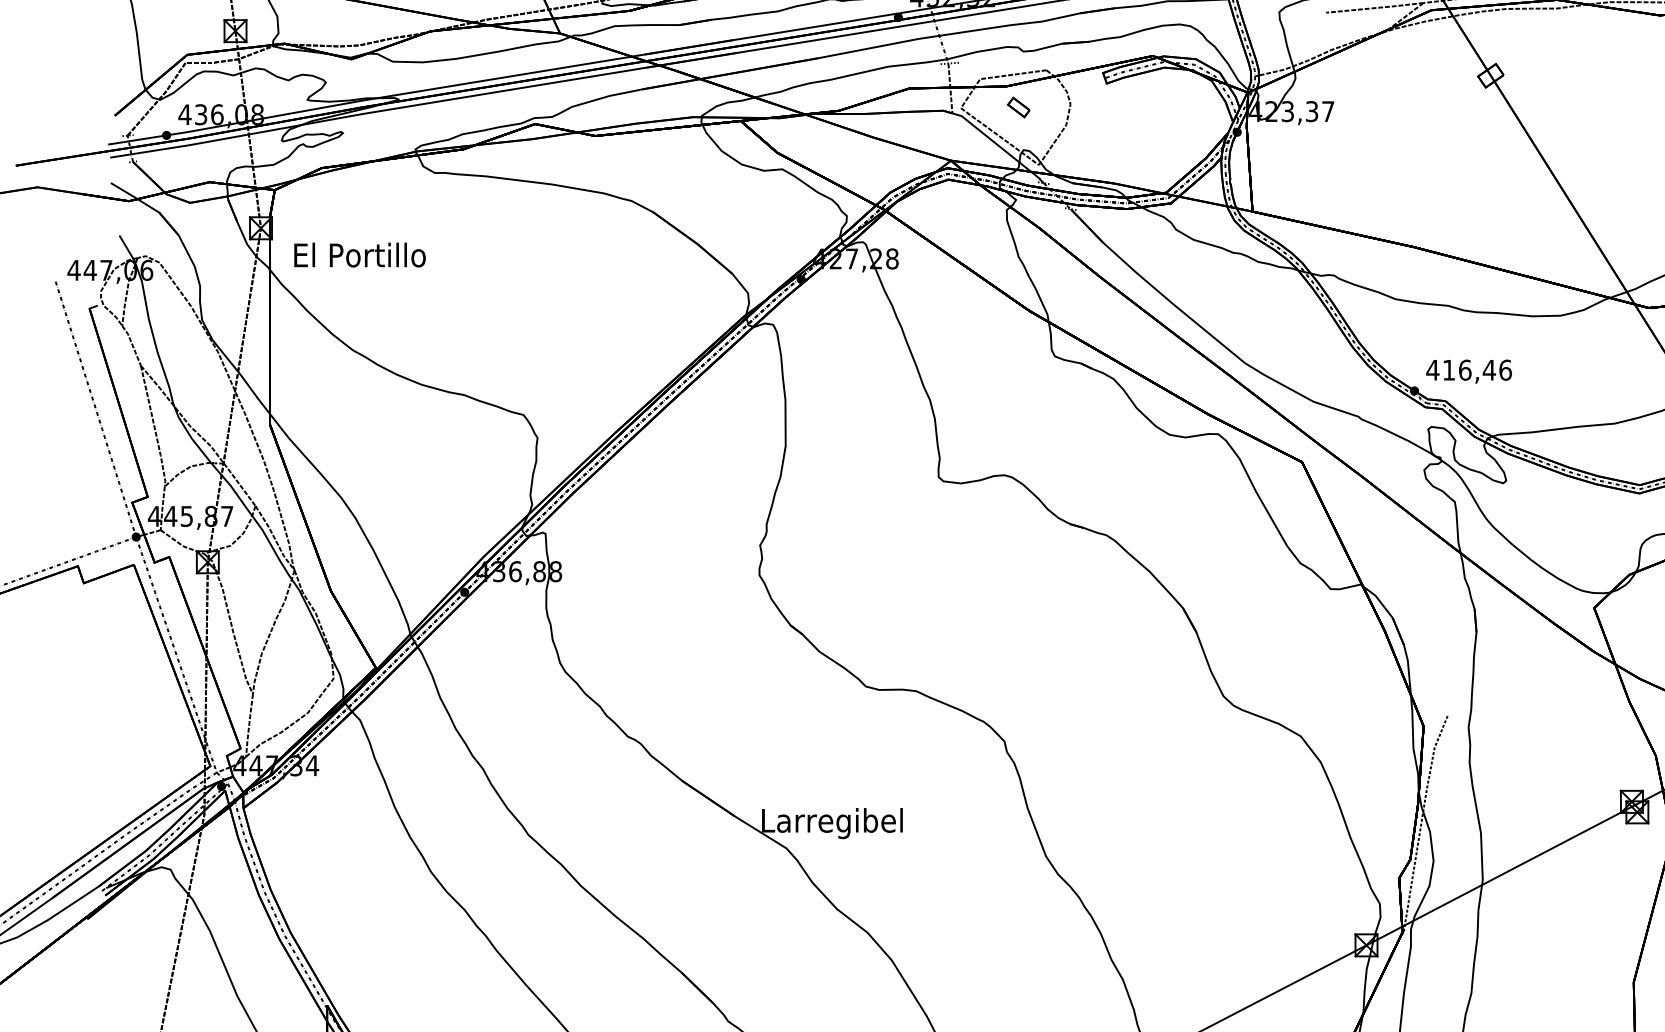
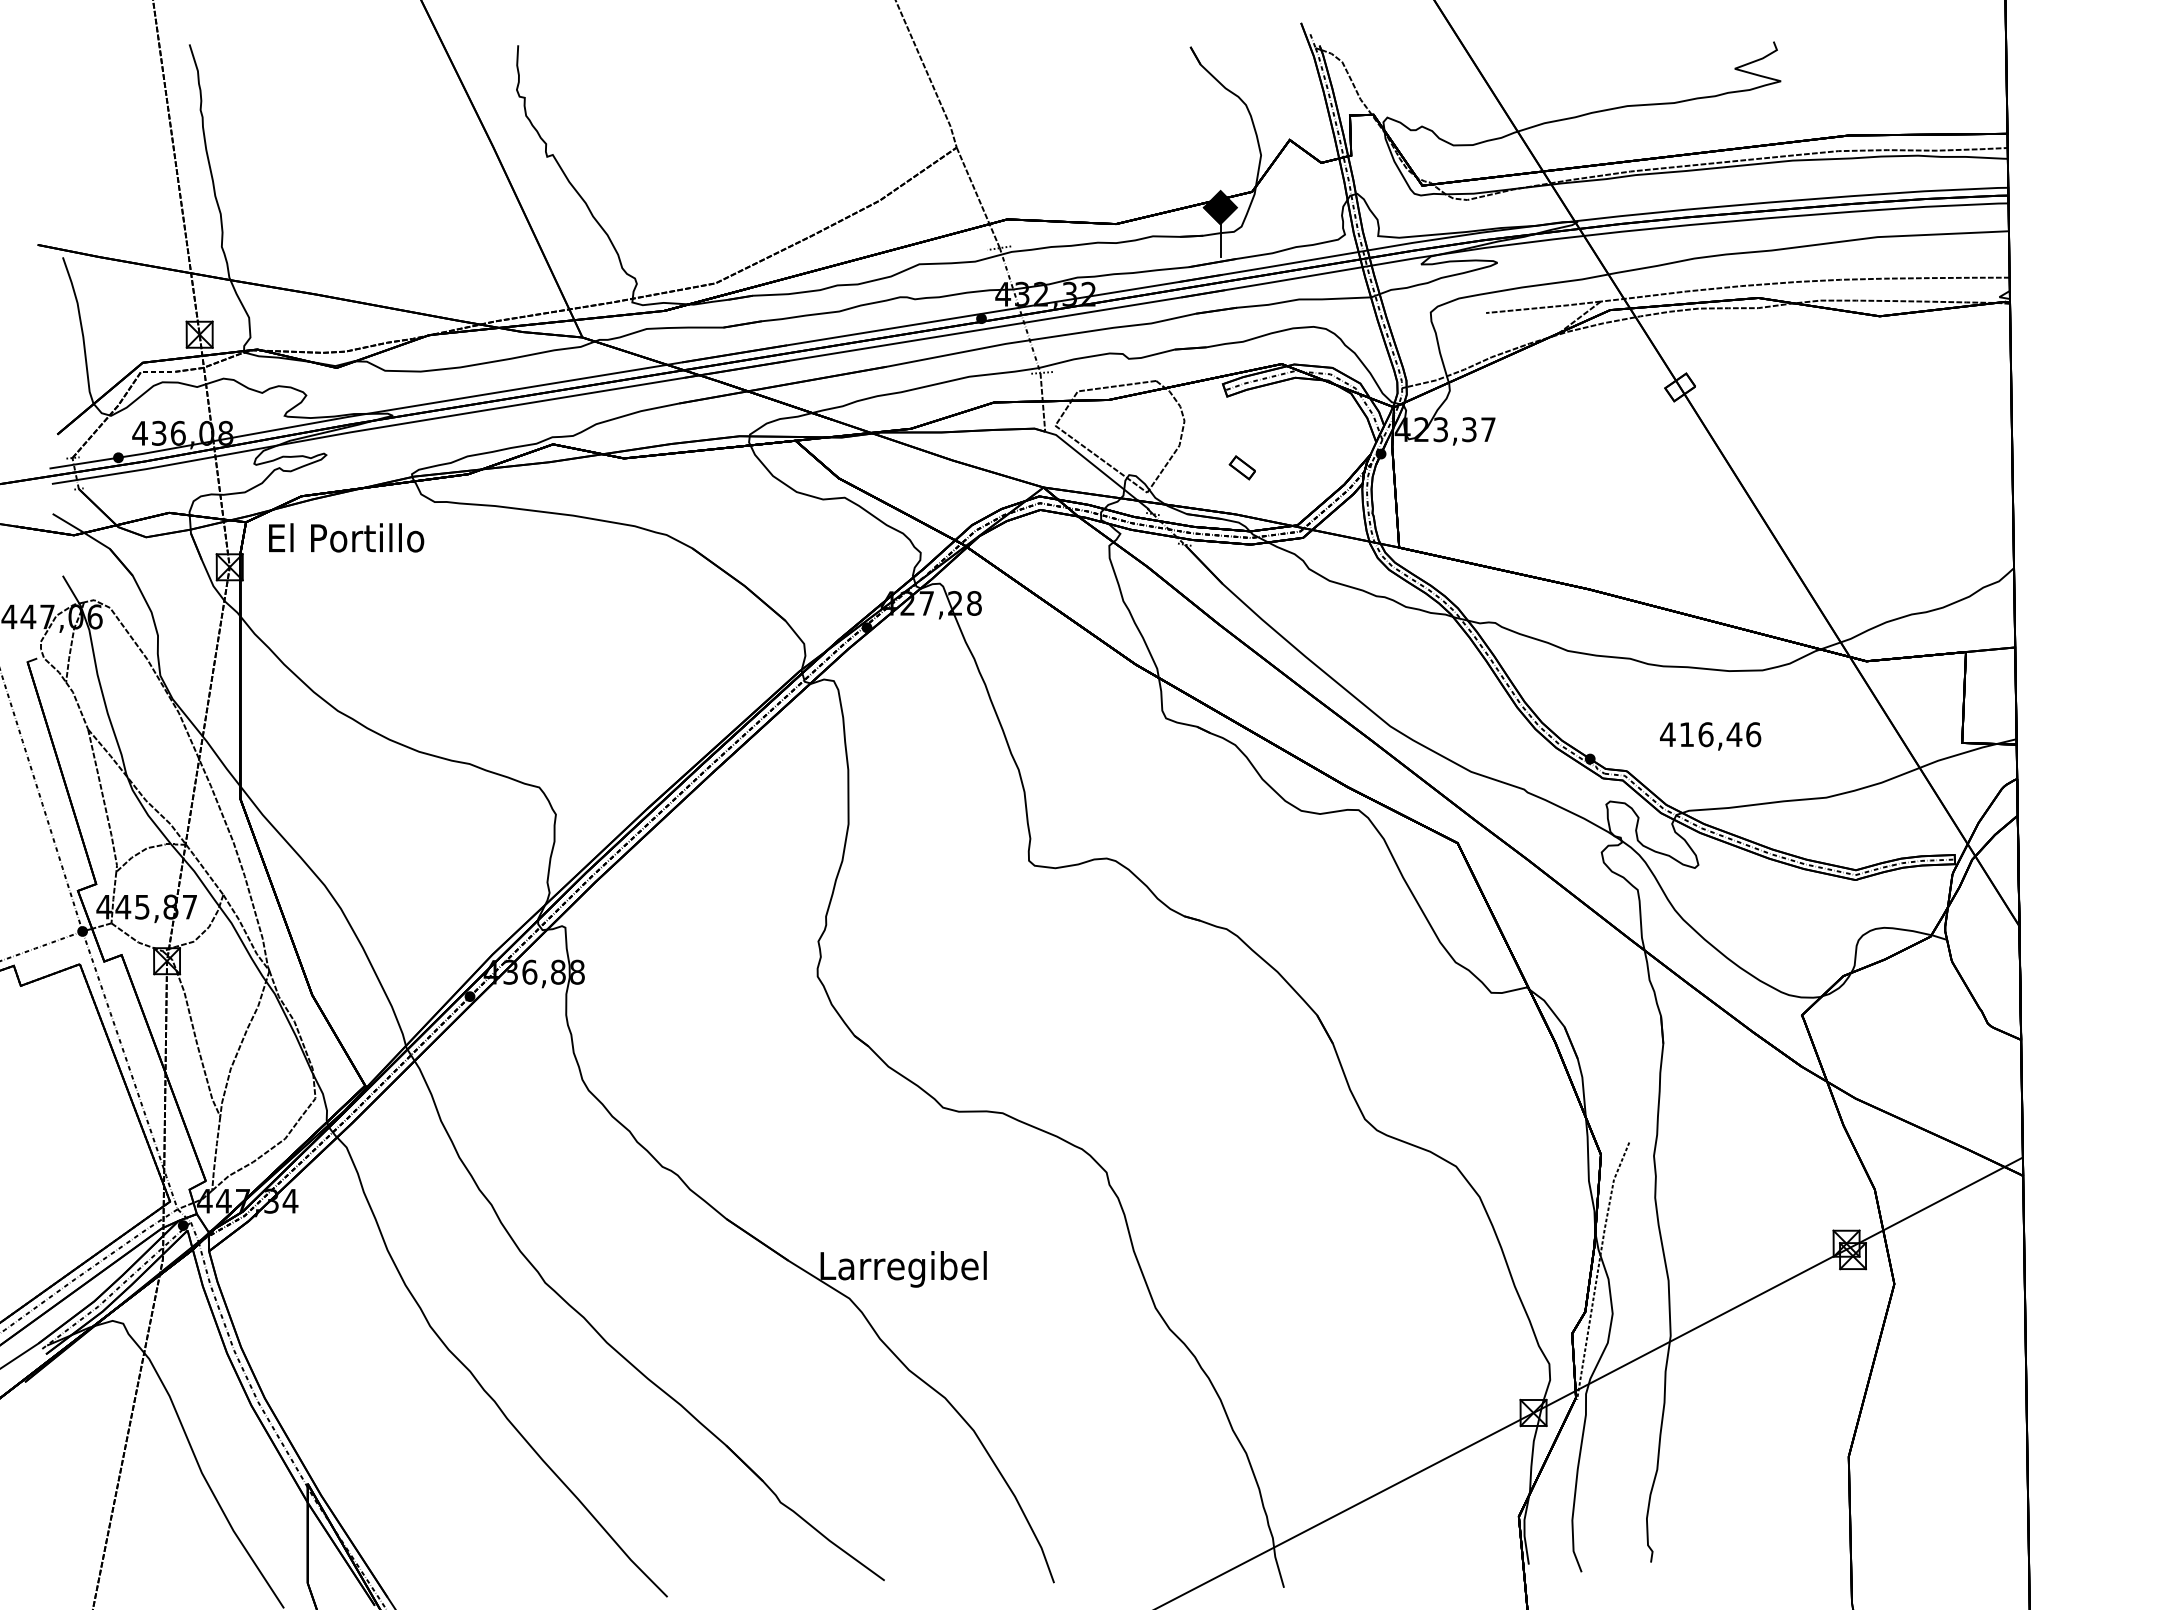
part: (1017, 107) -> (1241, 467), moved
text: (359, 254) -> (346, 537), moved
text: (1469, 371) -> (1710, 736), moved

